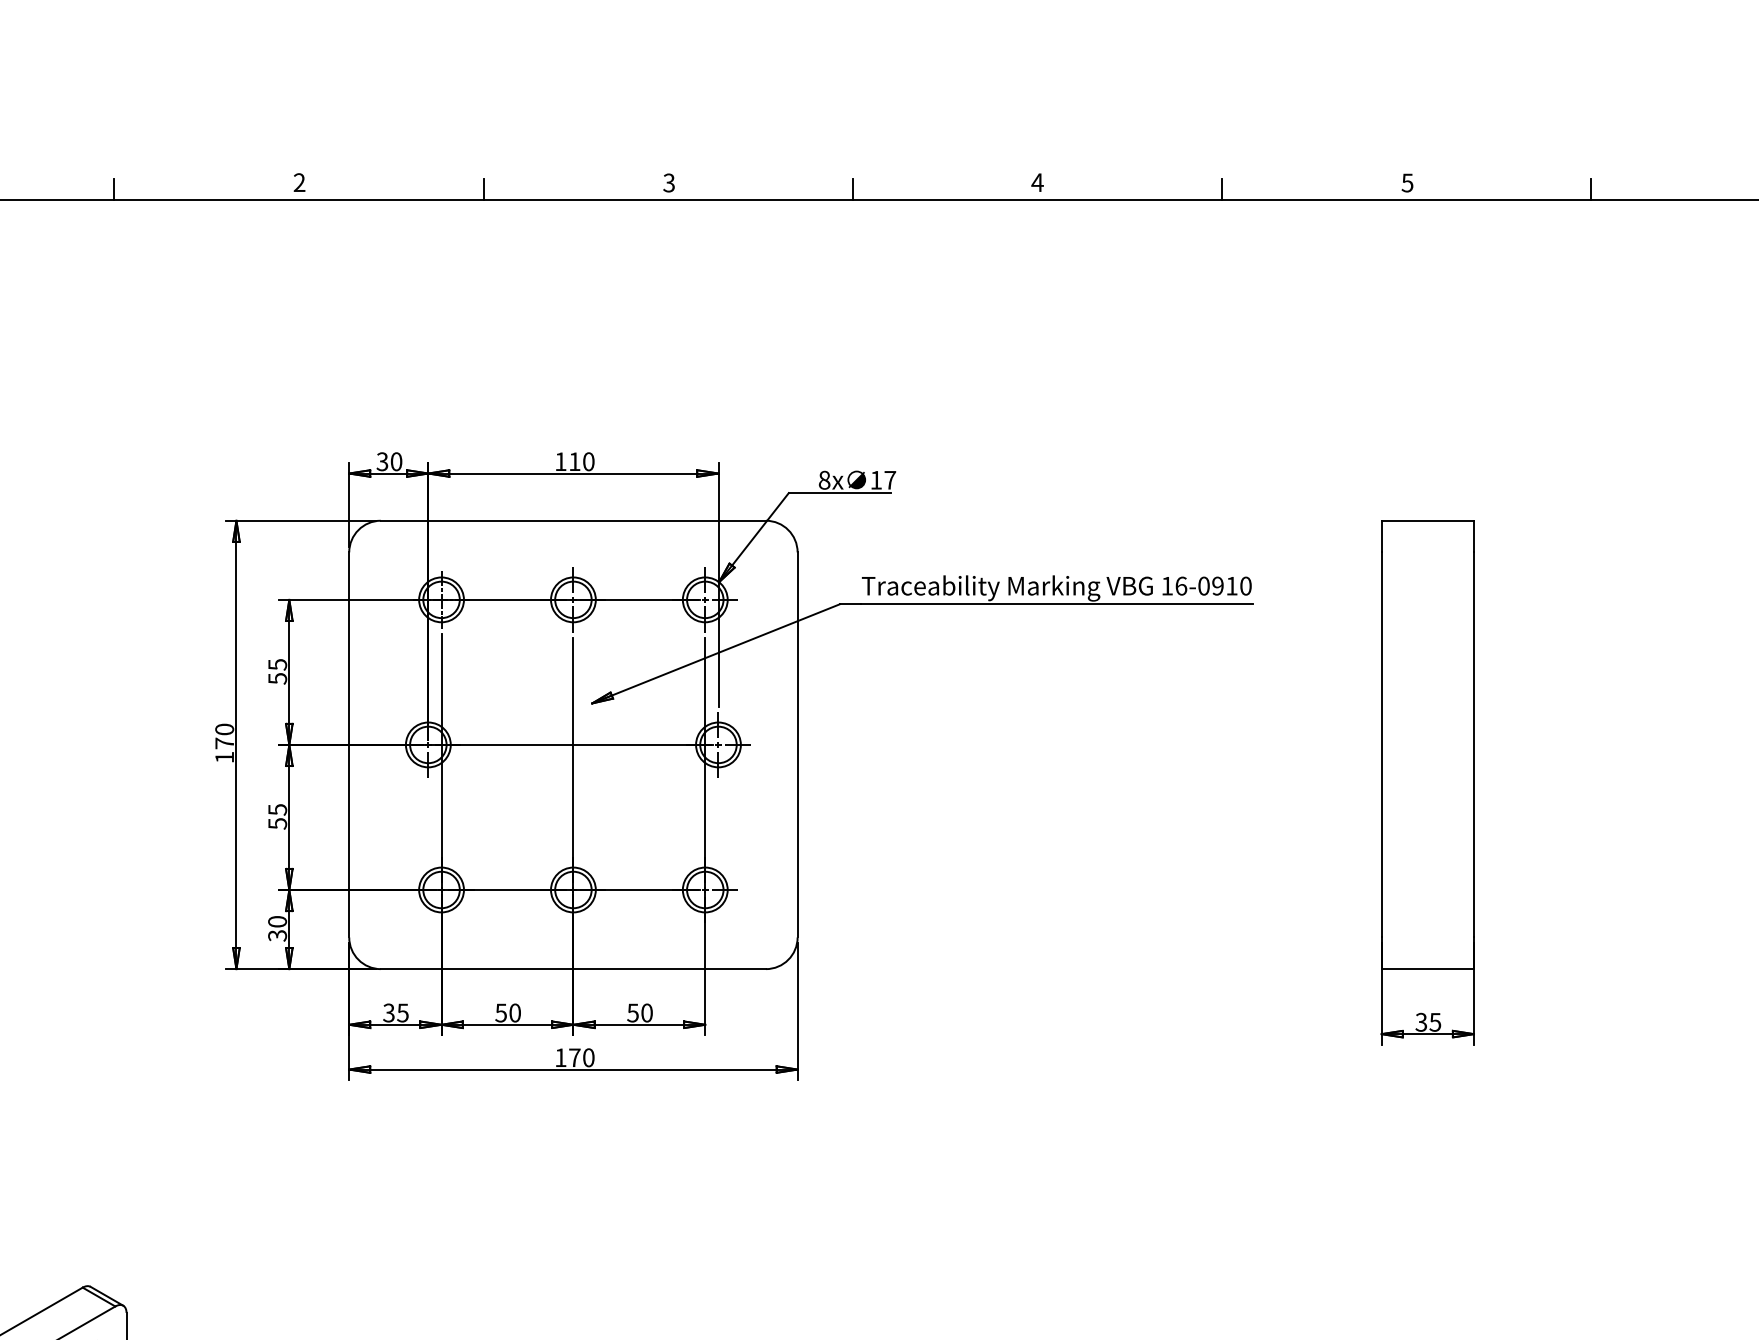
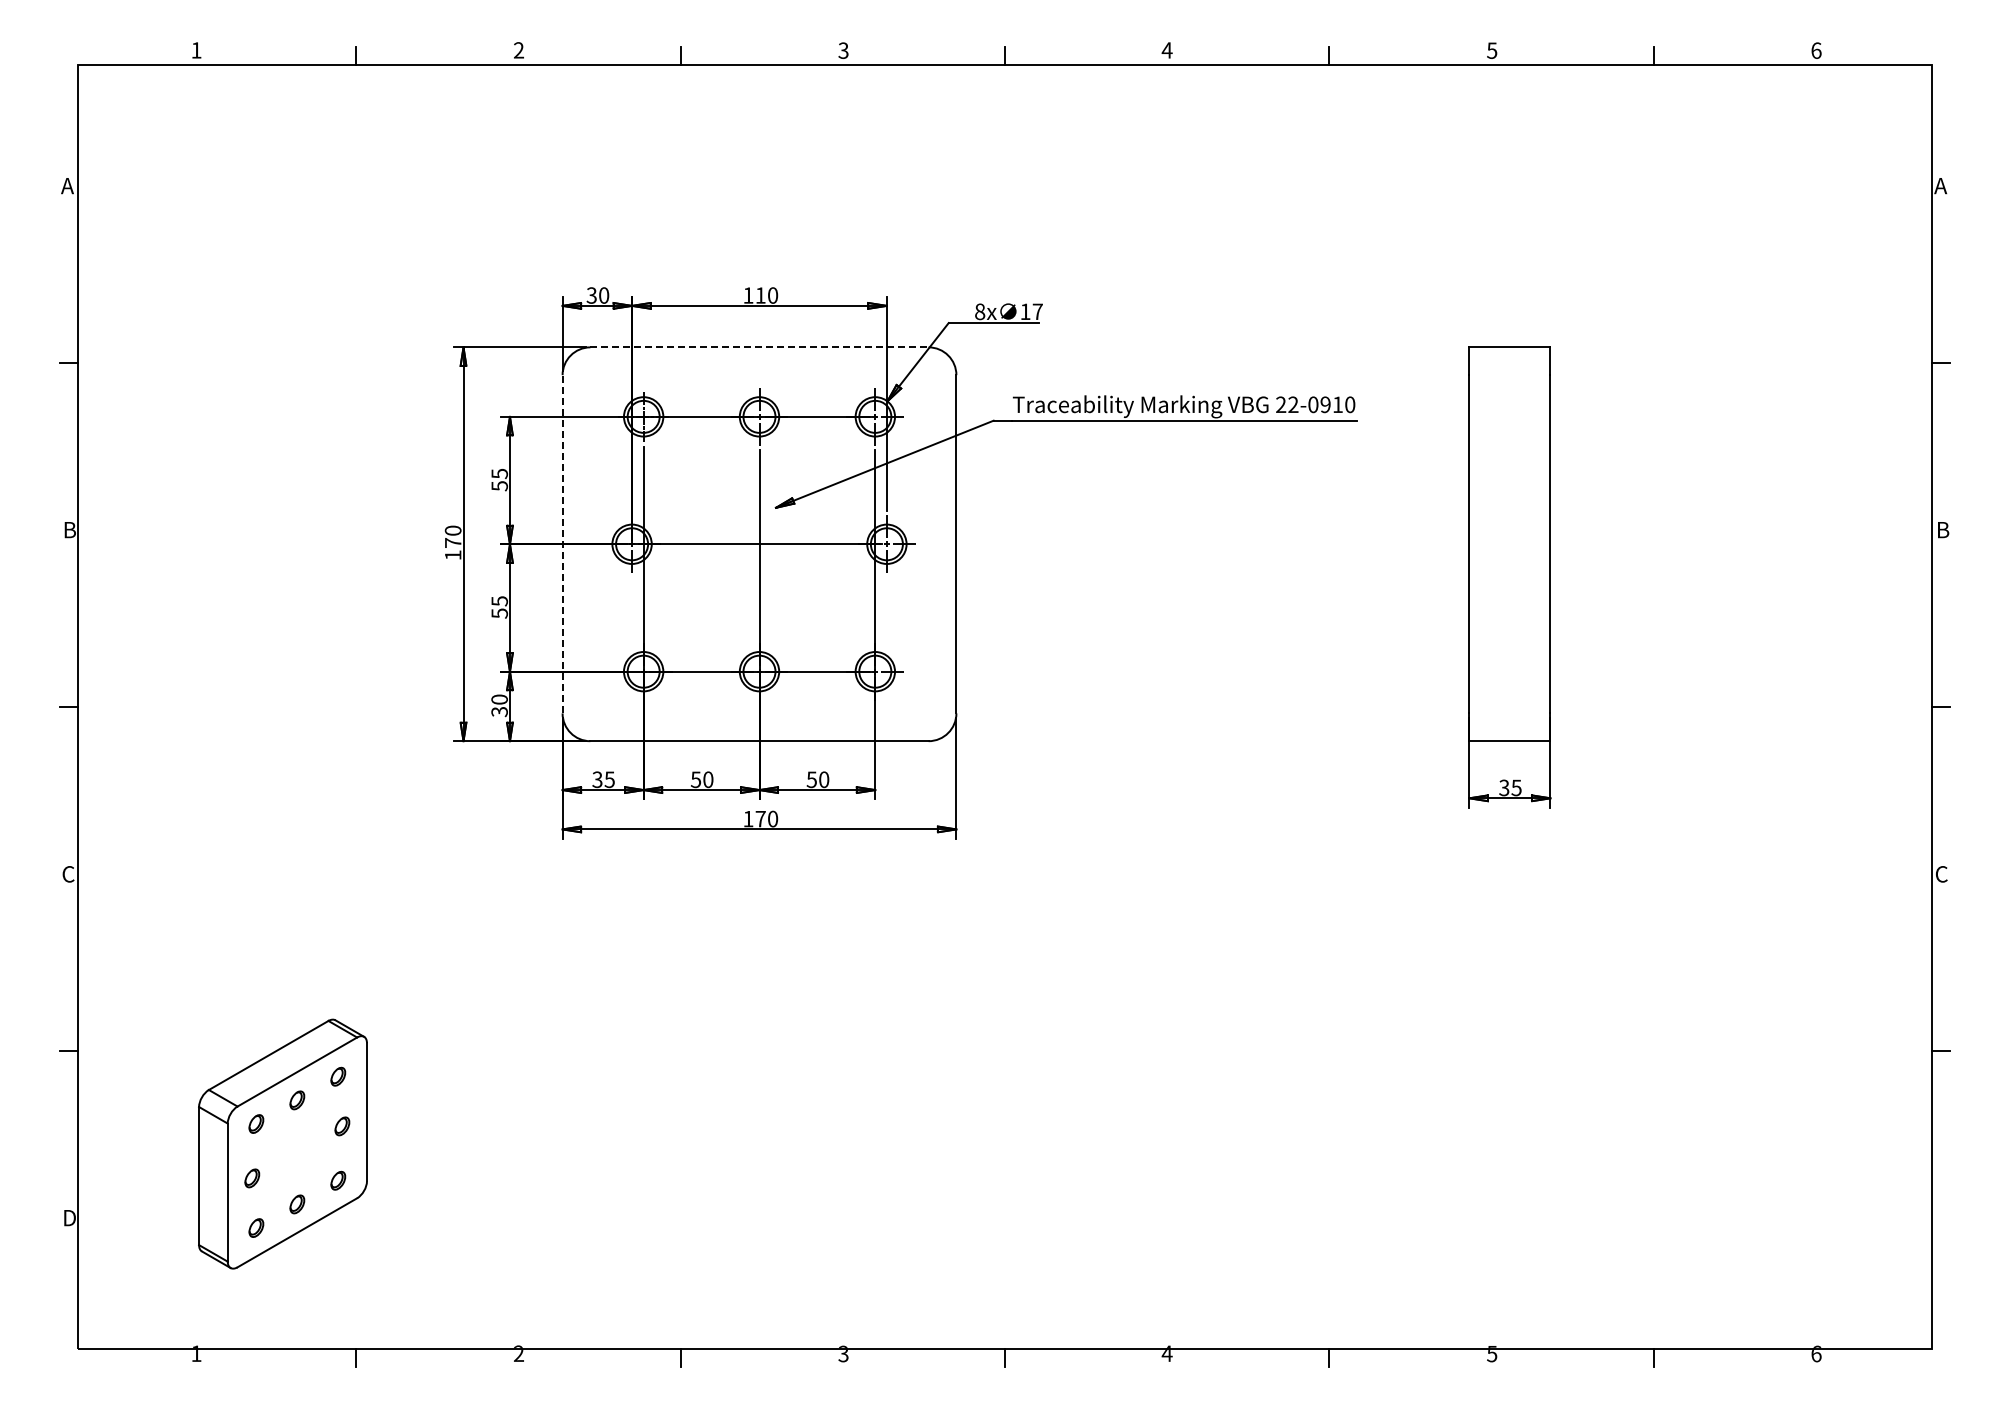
line: (574, 520) -> (760, 347), solid -> dashed
text: (1174, 585) -> (1287, 404), 16-0910 -> 22-0910
line: (349, 744) -> (562, 543), solid -> dashed

